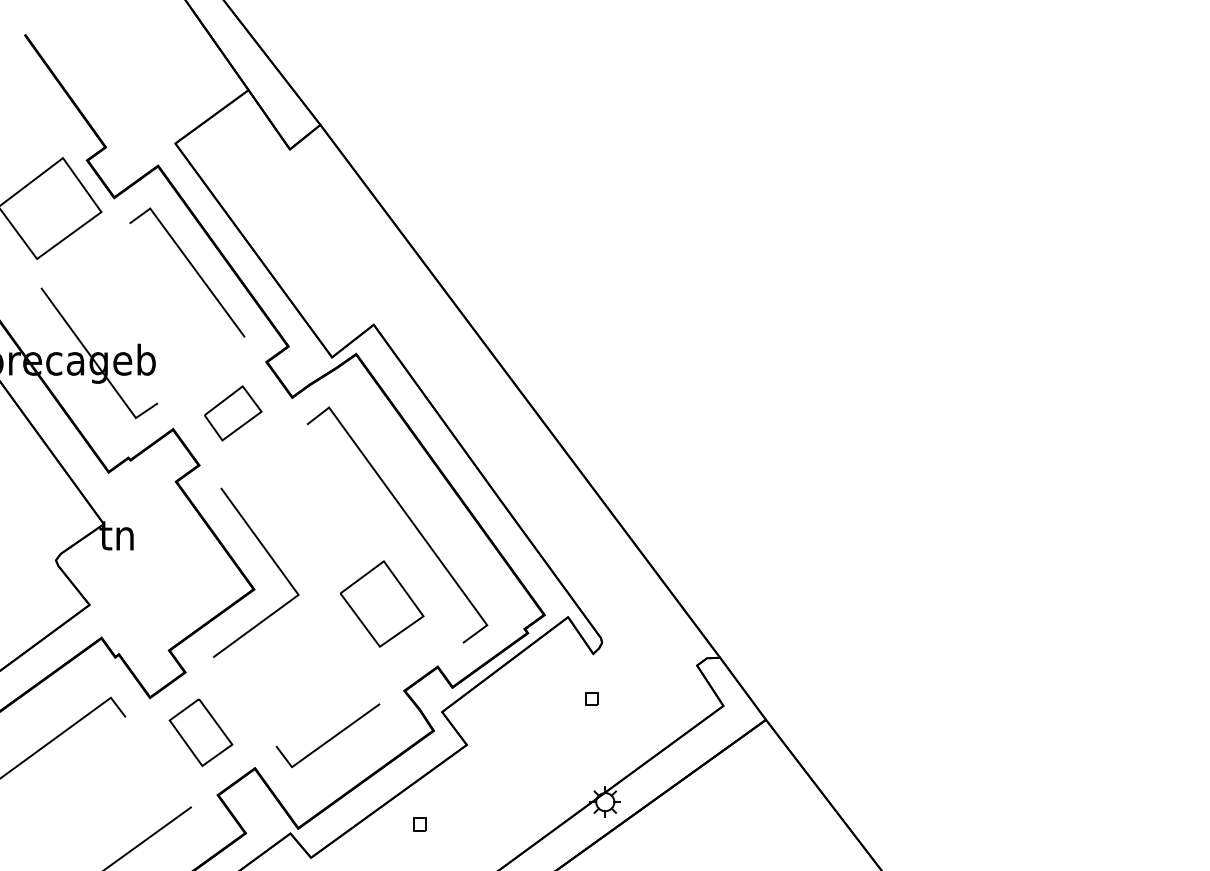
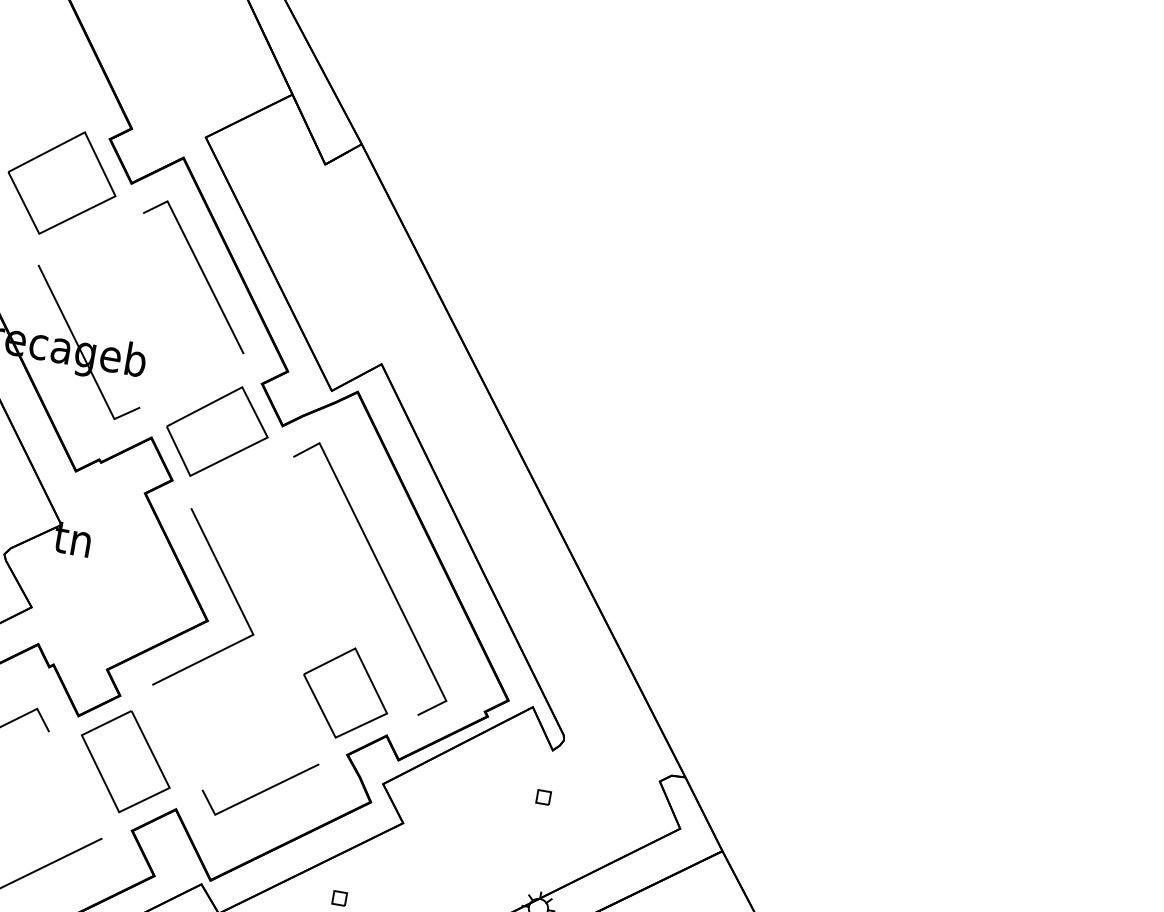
part: (233, 413) -> (217, 432), size x1.67
part: (382, 603) -> (346, 692), moved
part: (200, 732) -> (125, 761), size x1.43

